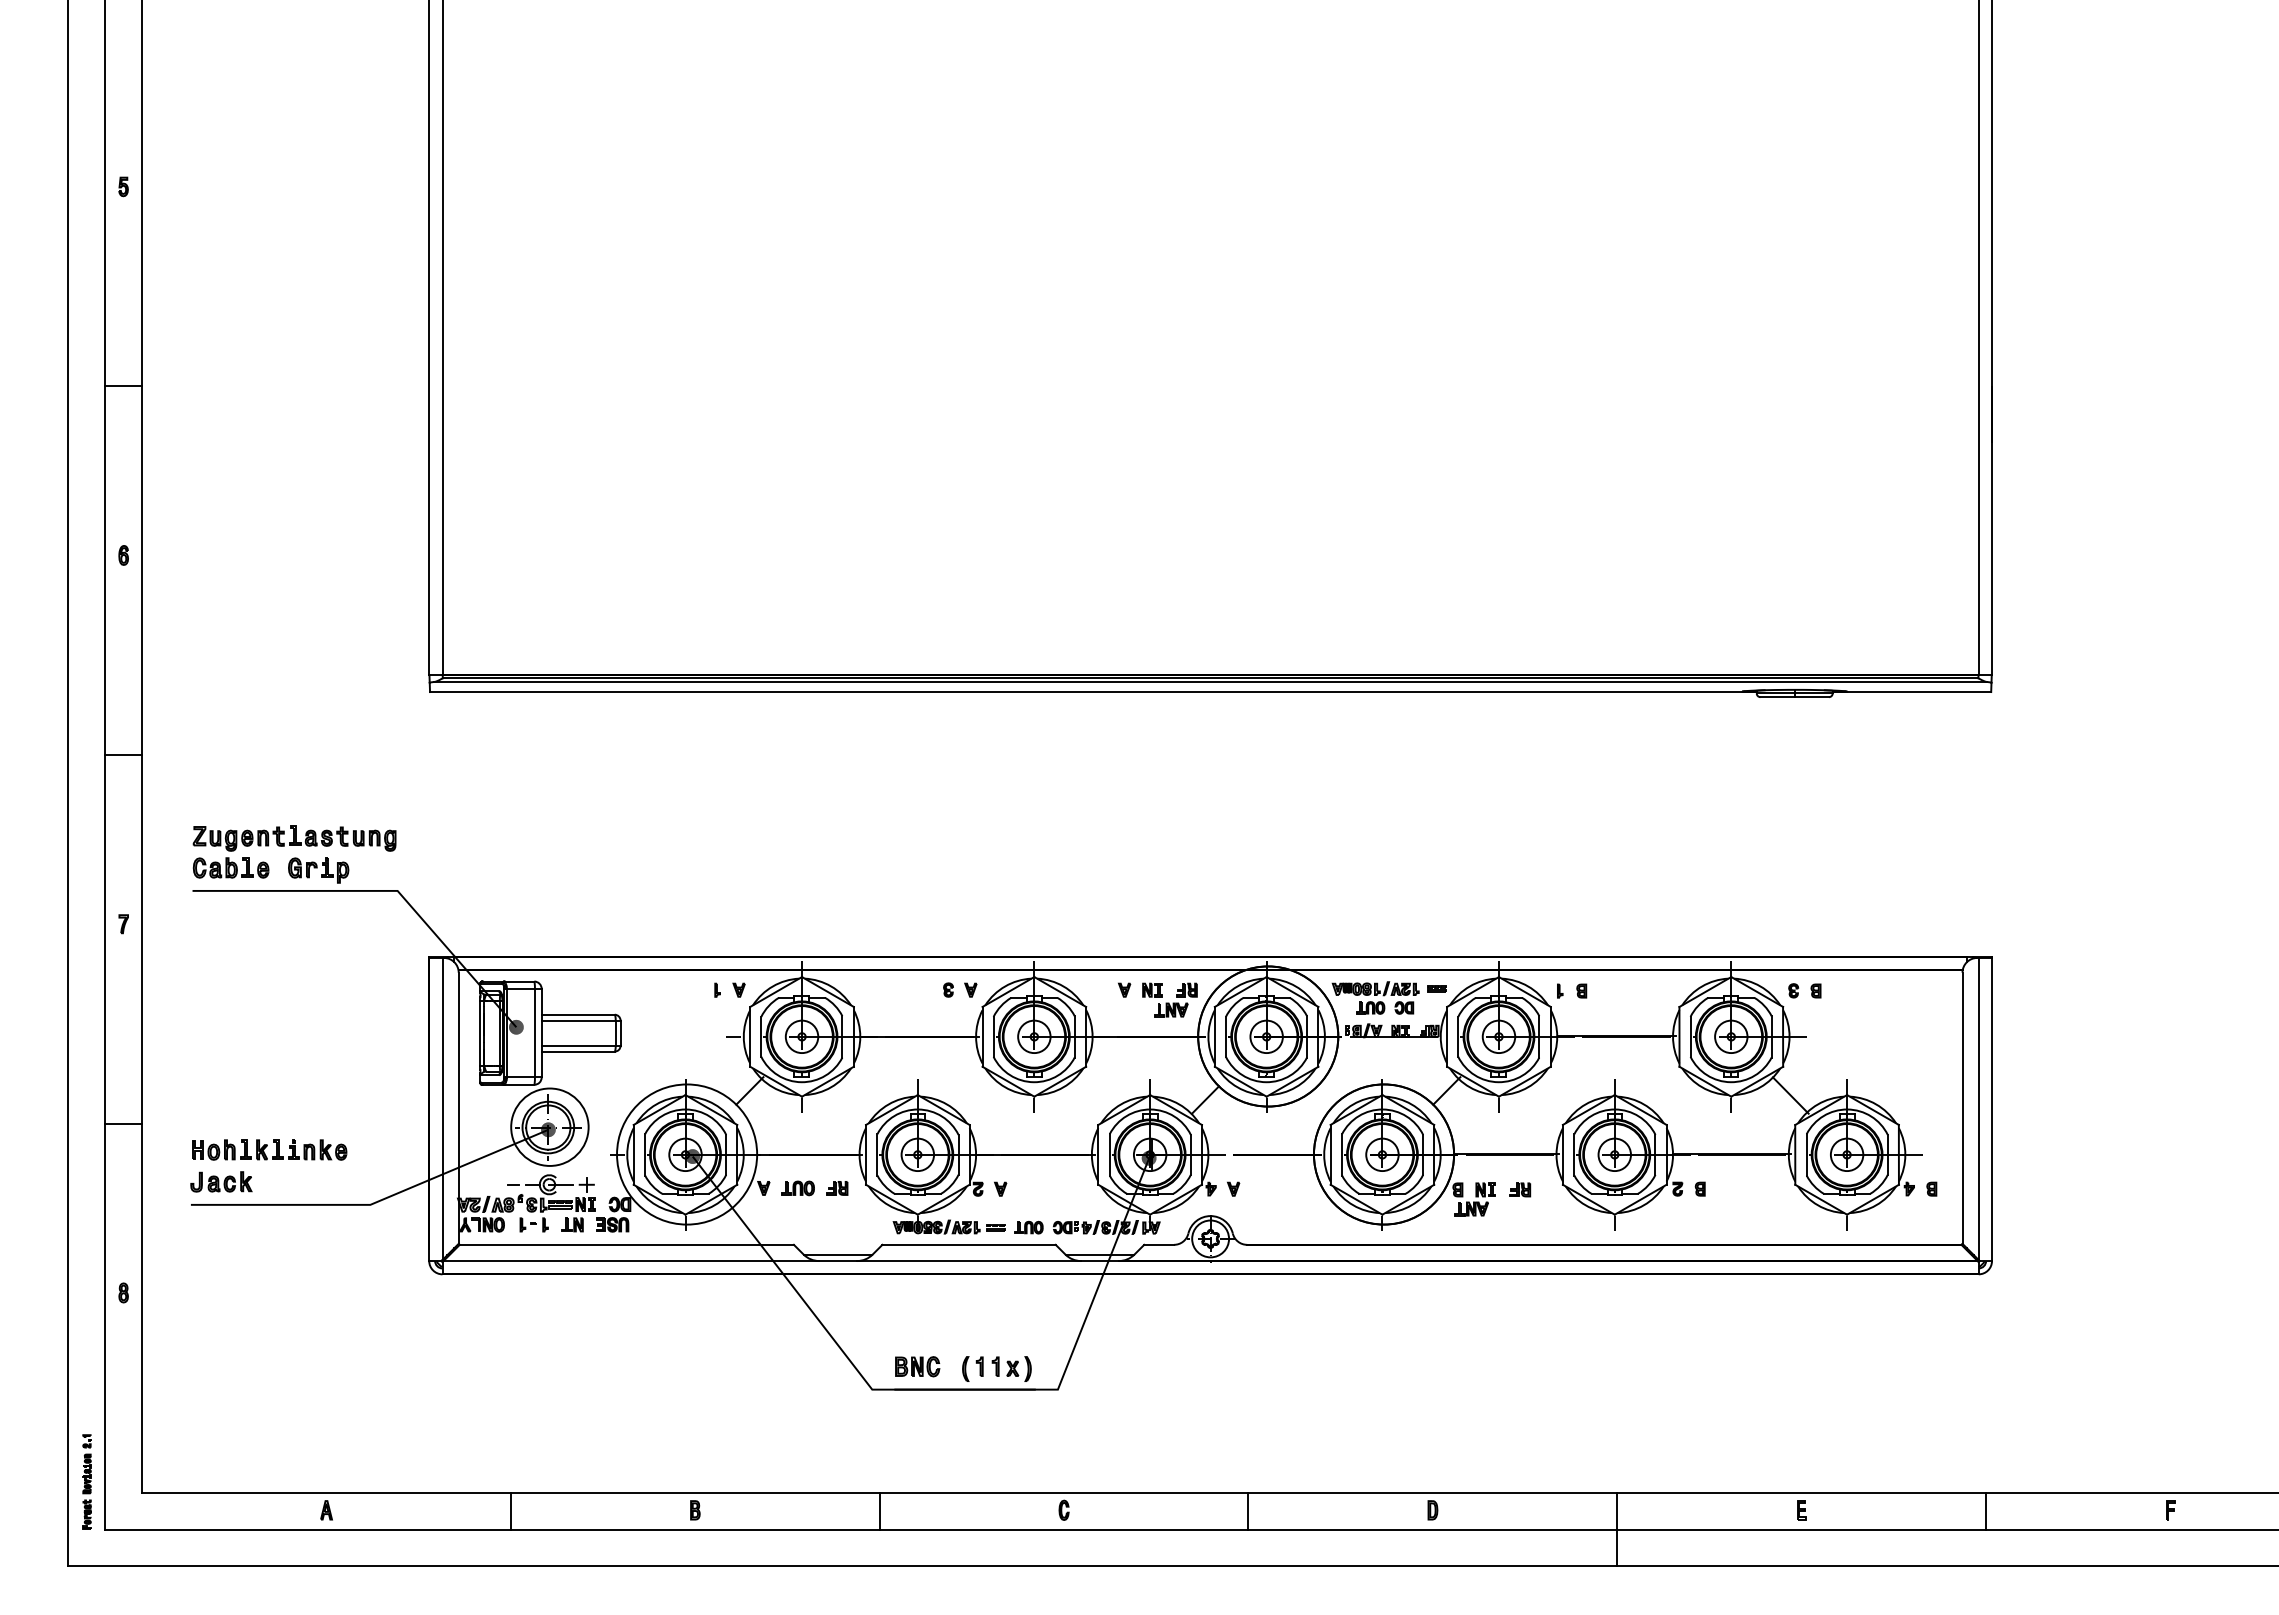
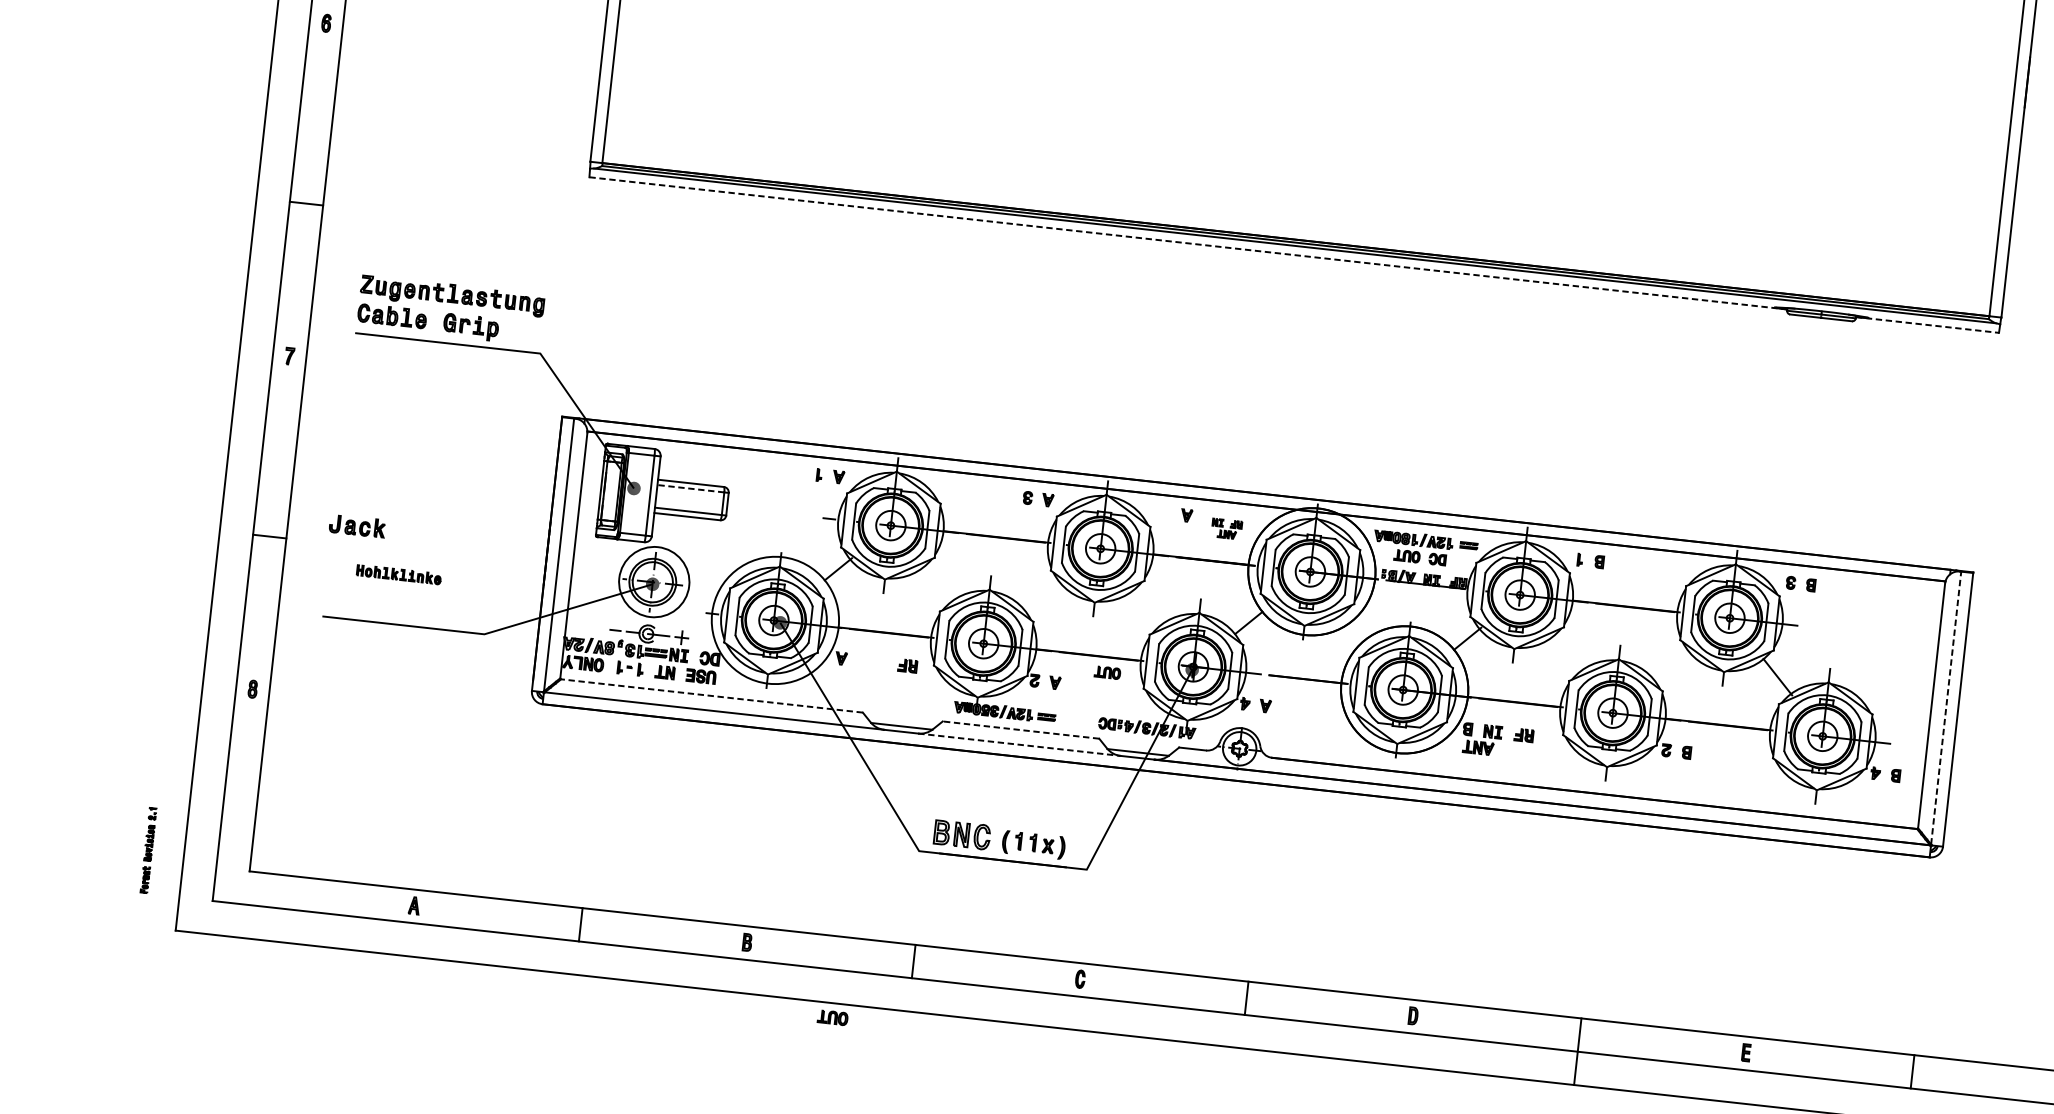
line: (1093, 692) -> (1188, 243), solid -> dashed
line: (1912, 692) -> (1927, 325), solid -> dashed
part: (1169, 999) -> (1226, 528), size x0.6
line: (578, 1020) -> (690, 488), solid -> dashed
line: (1978, 1108) -> (1946, 707), solid -> dashed
part: (269, 1149) -> (398, 574), size x0.6
part: (221, 1181) -> (357, 525), moved
part: (797, 1188) -> (832, 1017), moved
part: (1028, 1227) -> (1107, 672), moved
line: (626, 1244) -> (711, 695), solid -> dashed
line: (969, 1244) -> (1021, 729), solid -> dashed
line: (969, 1261) -> (1019, 745), solid -> dashed
part: (917, 1366) -> (962, 834), size x1.4
part: (86, 1481) -> (148, 850), moved

